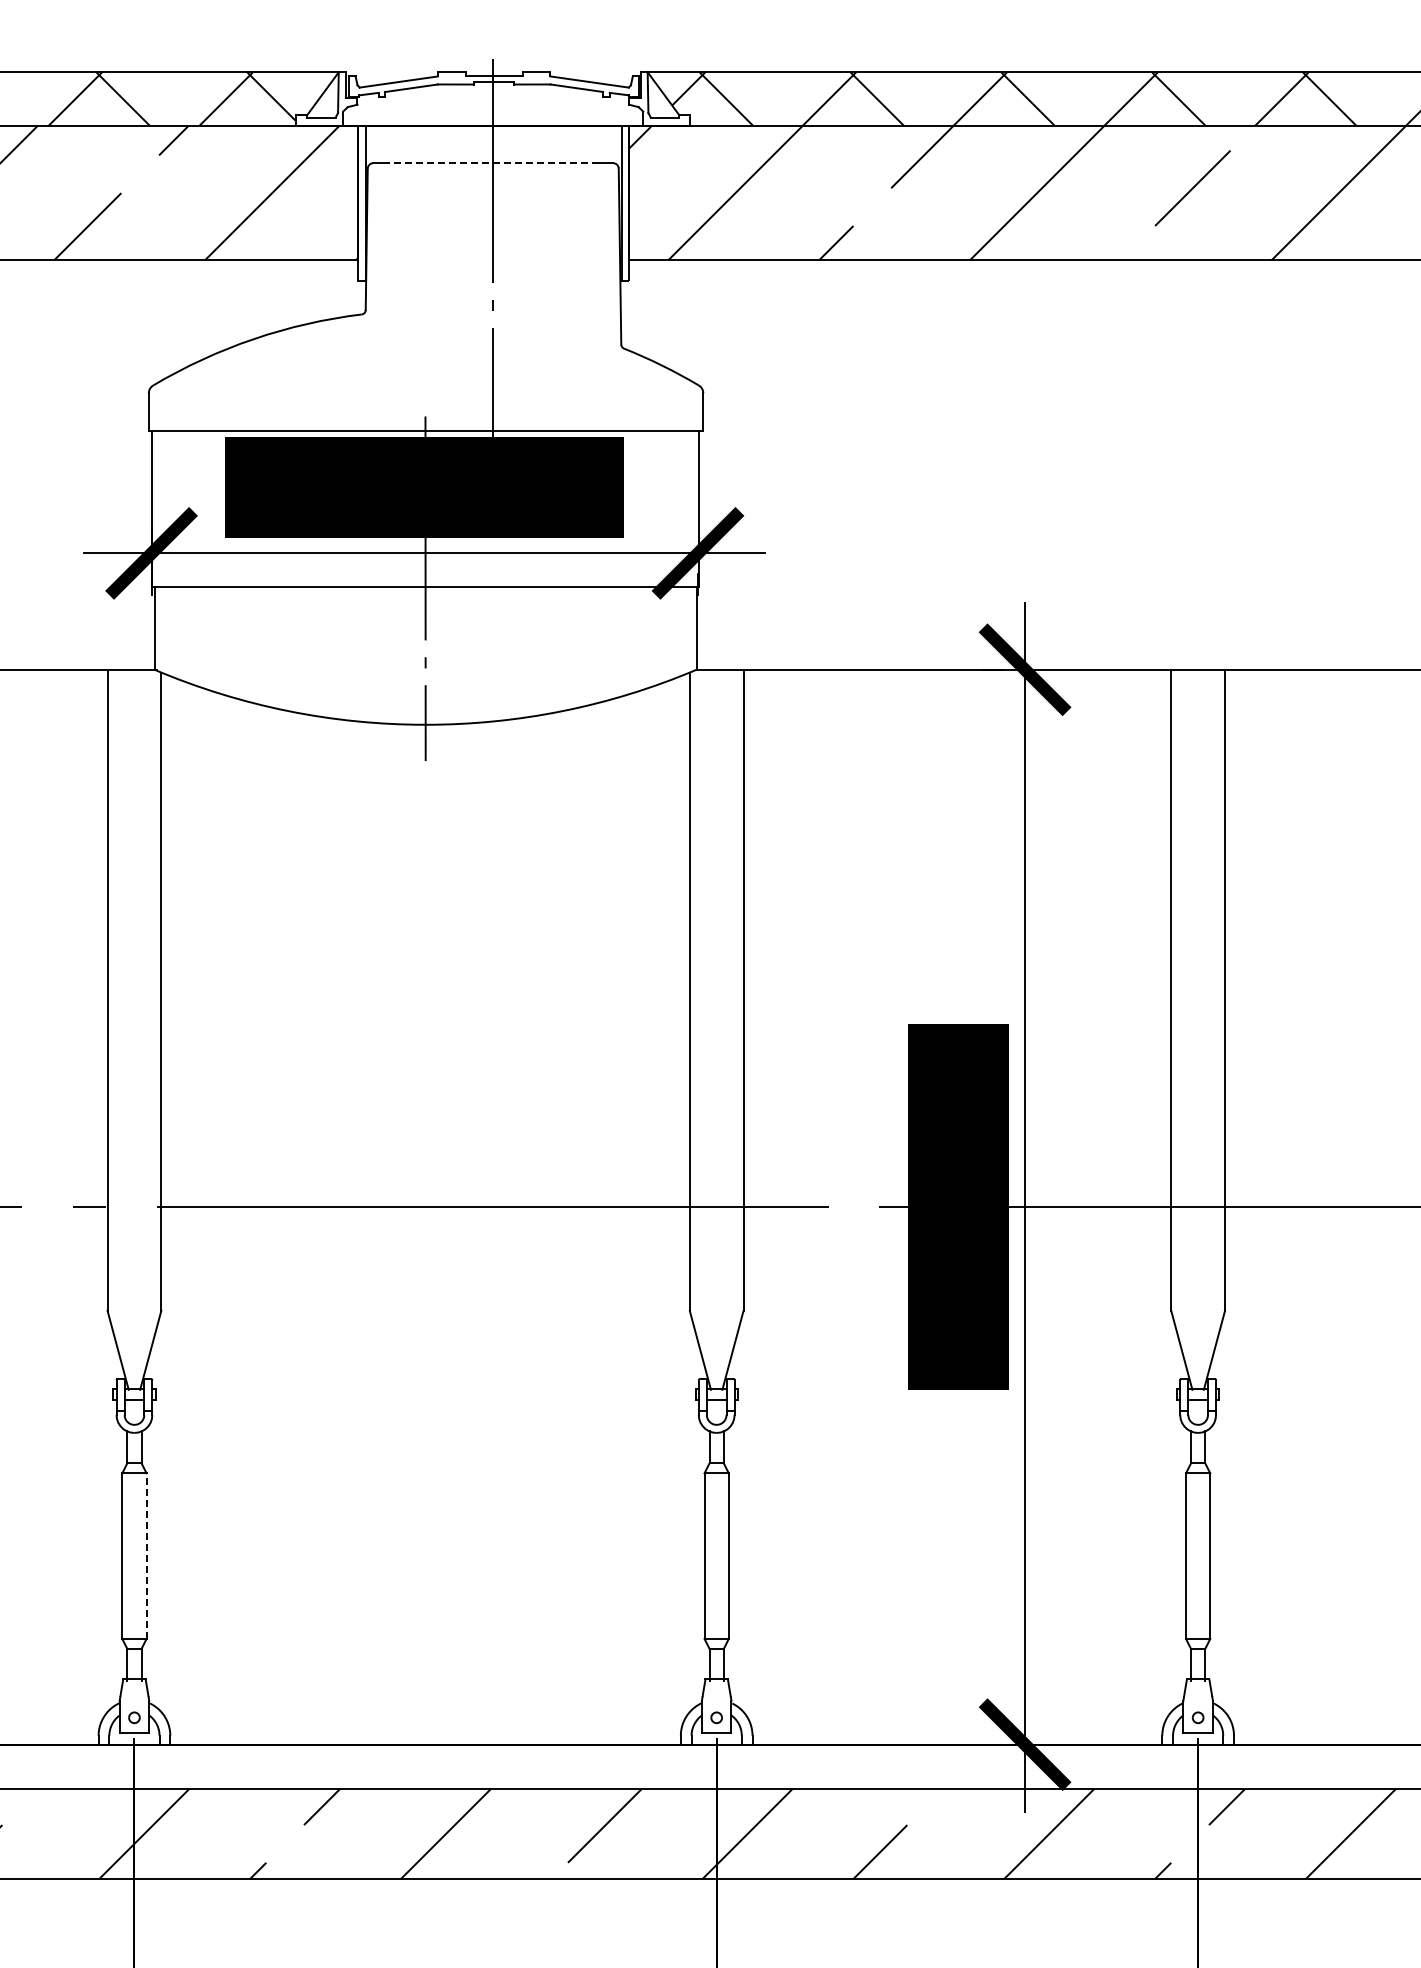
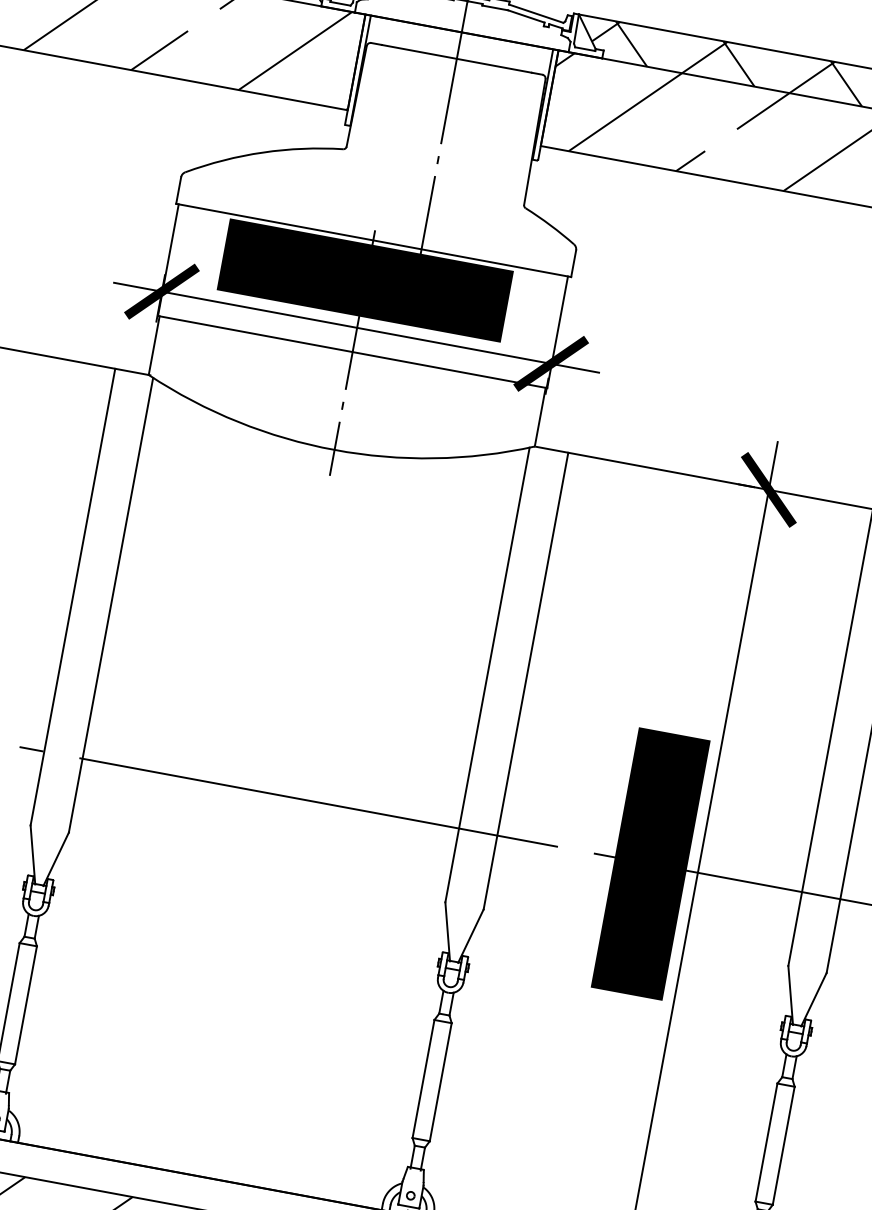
line: (492, 163) -> (456, 58), dashed -> solid
line: (146, 1556) -> (25, 1005), dashed -> solid

